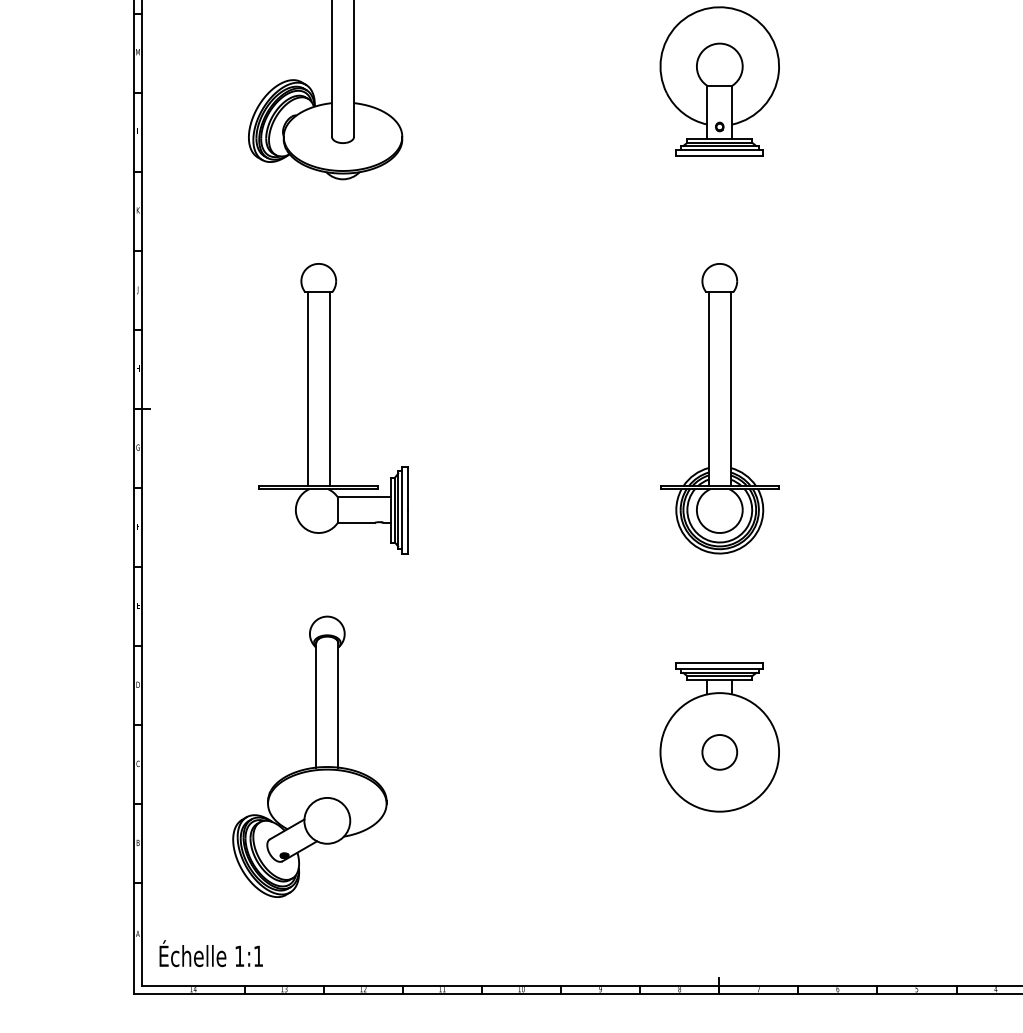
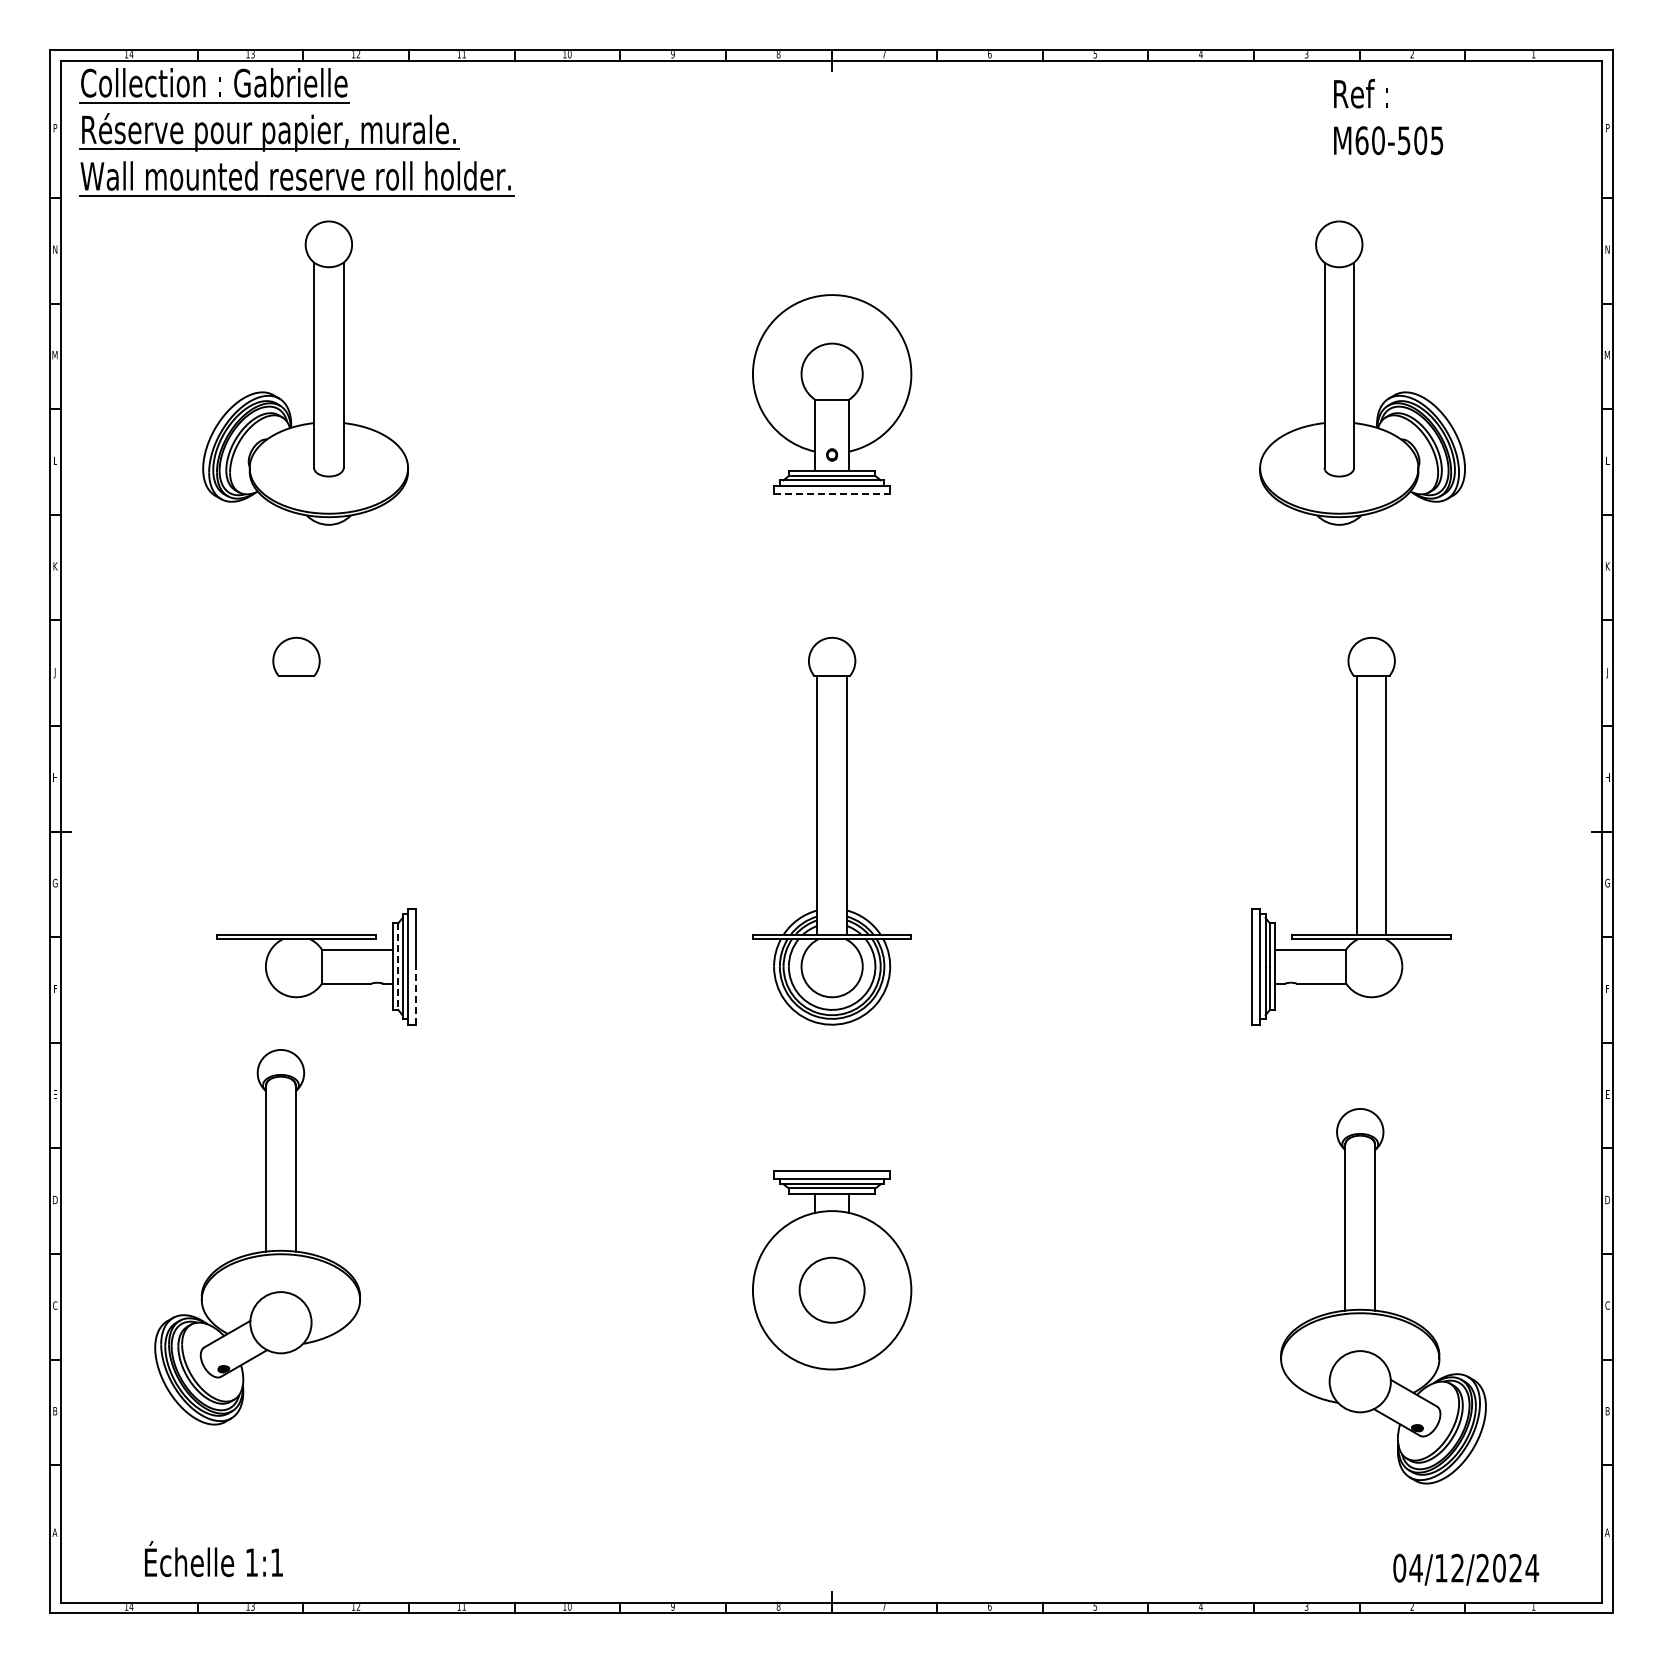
line: (720, 156) -> (832, 494), solid -> dashed
line: (307, 388) -> (281, 804), removed
line: (329, 388) -> (311, 804), removed
line: (395, 510) -> (398, 967), solid -> dashed
line: (408, 531) -> (416, 995), solid -> dashed
circle: (719, 752) -> (831, 1290), size x1.4
part: (315, 757) -> (265, 1237), moved
text: (210, 953) -> (213, 1559), moved

